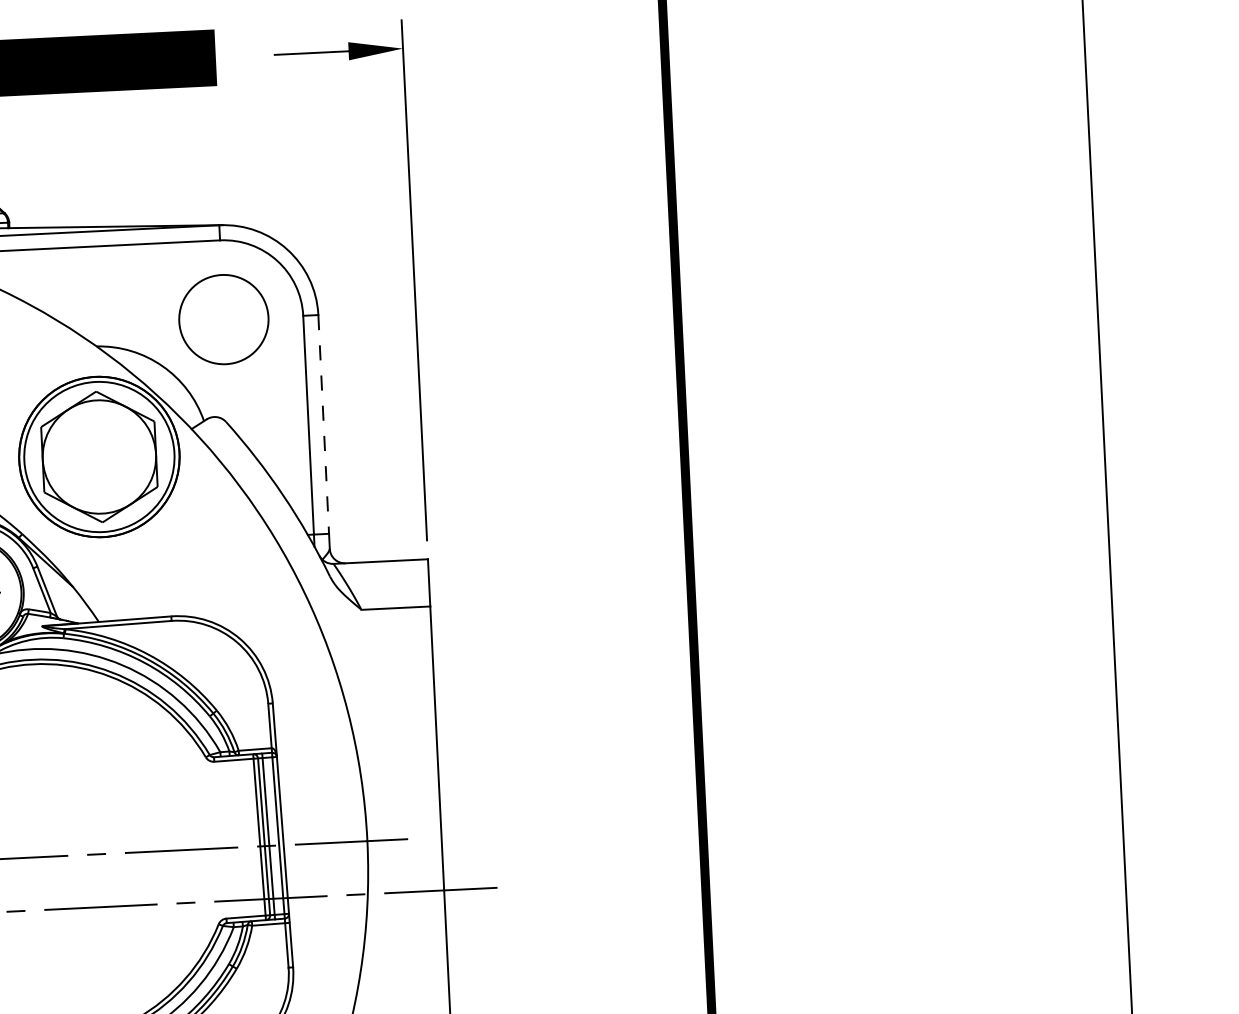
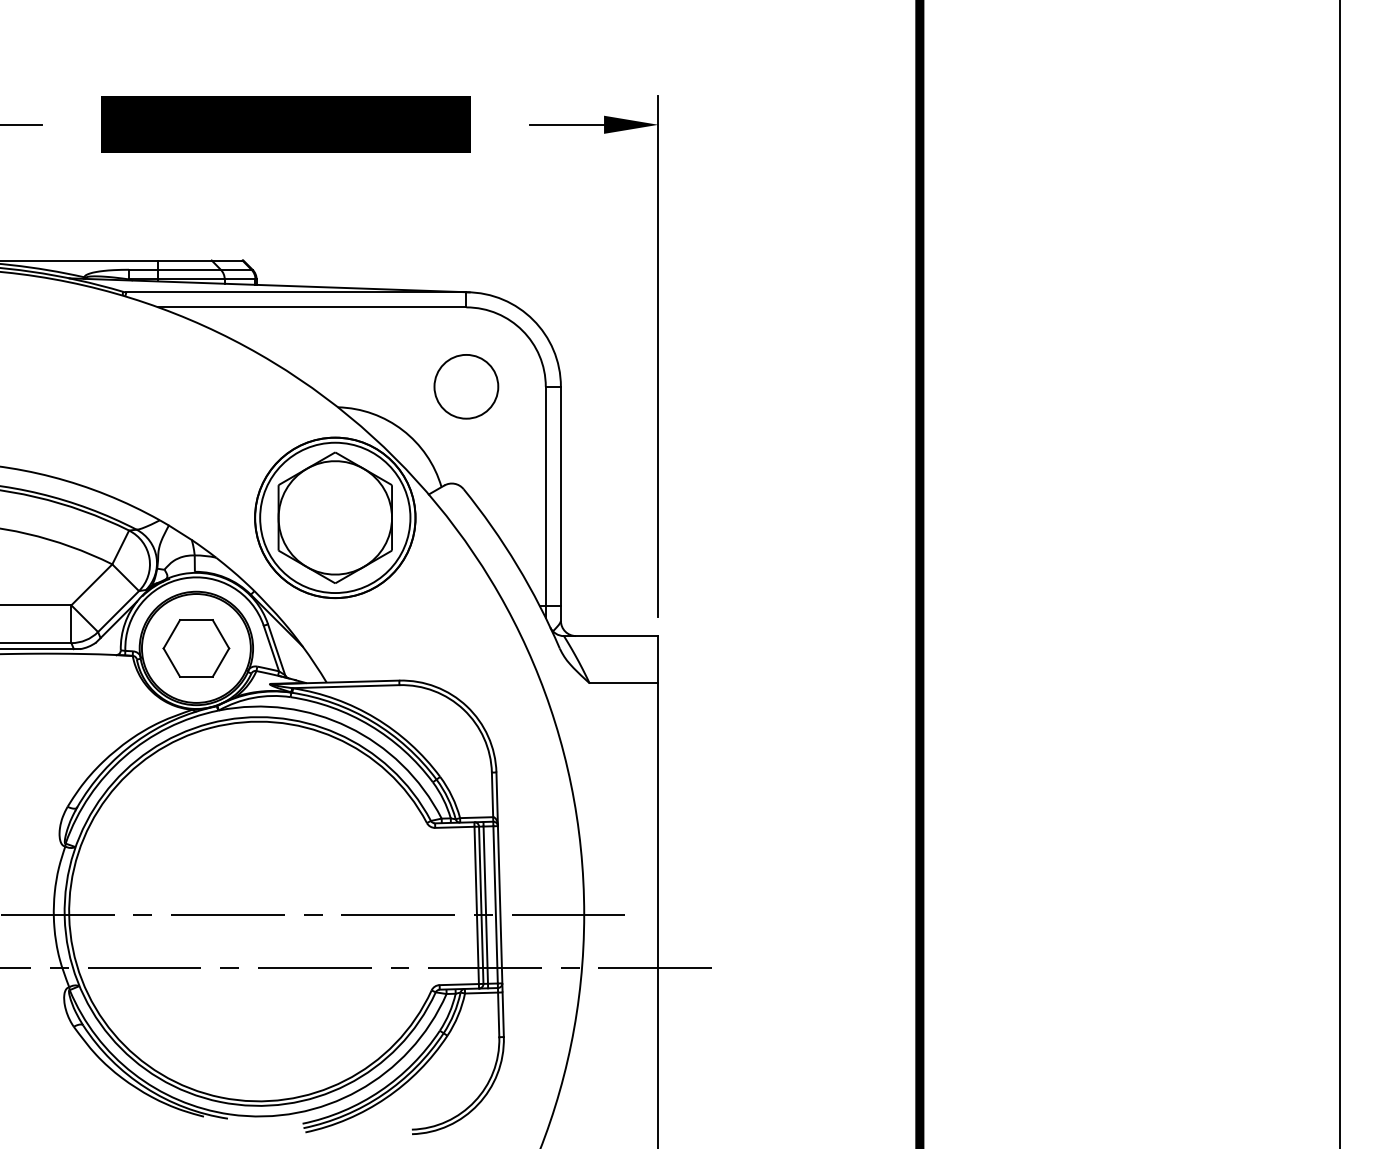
circle: (224, 319) -> (466, 386), size x0.71
line: (323, 424) -> (560, 496), dashed -> solid

